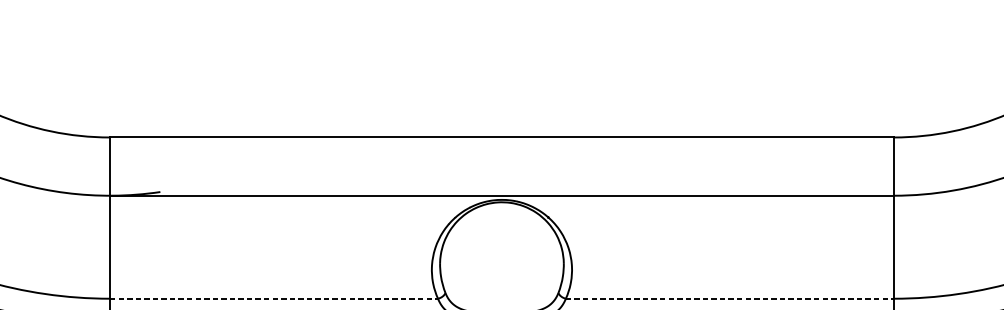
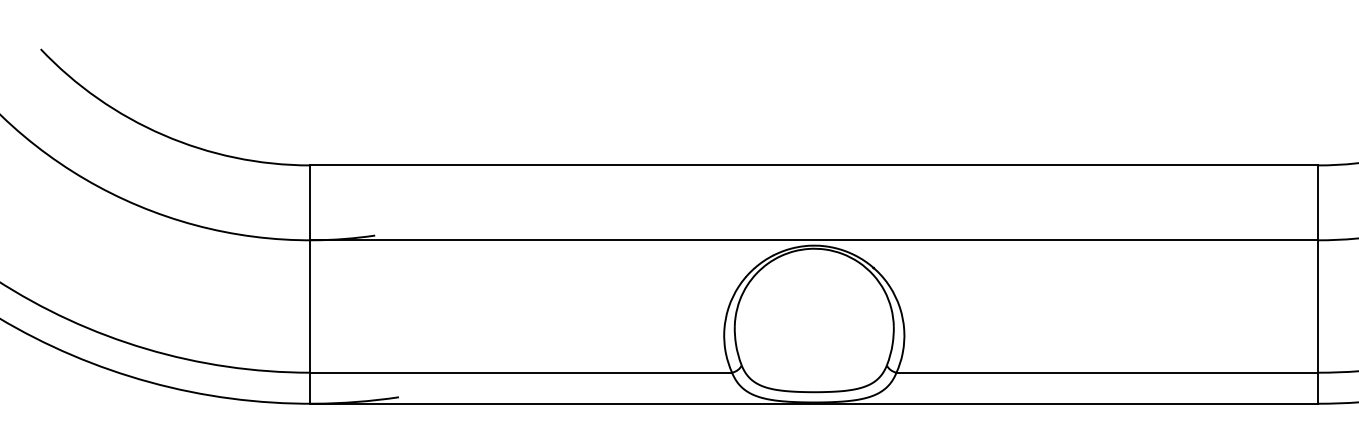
line: (274, 298) -> (521, 372), dashed -> solid
line: (730, 298) -> (1107, 372), dashed -> solid

